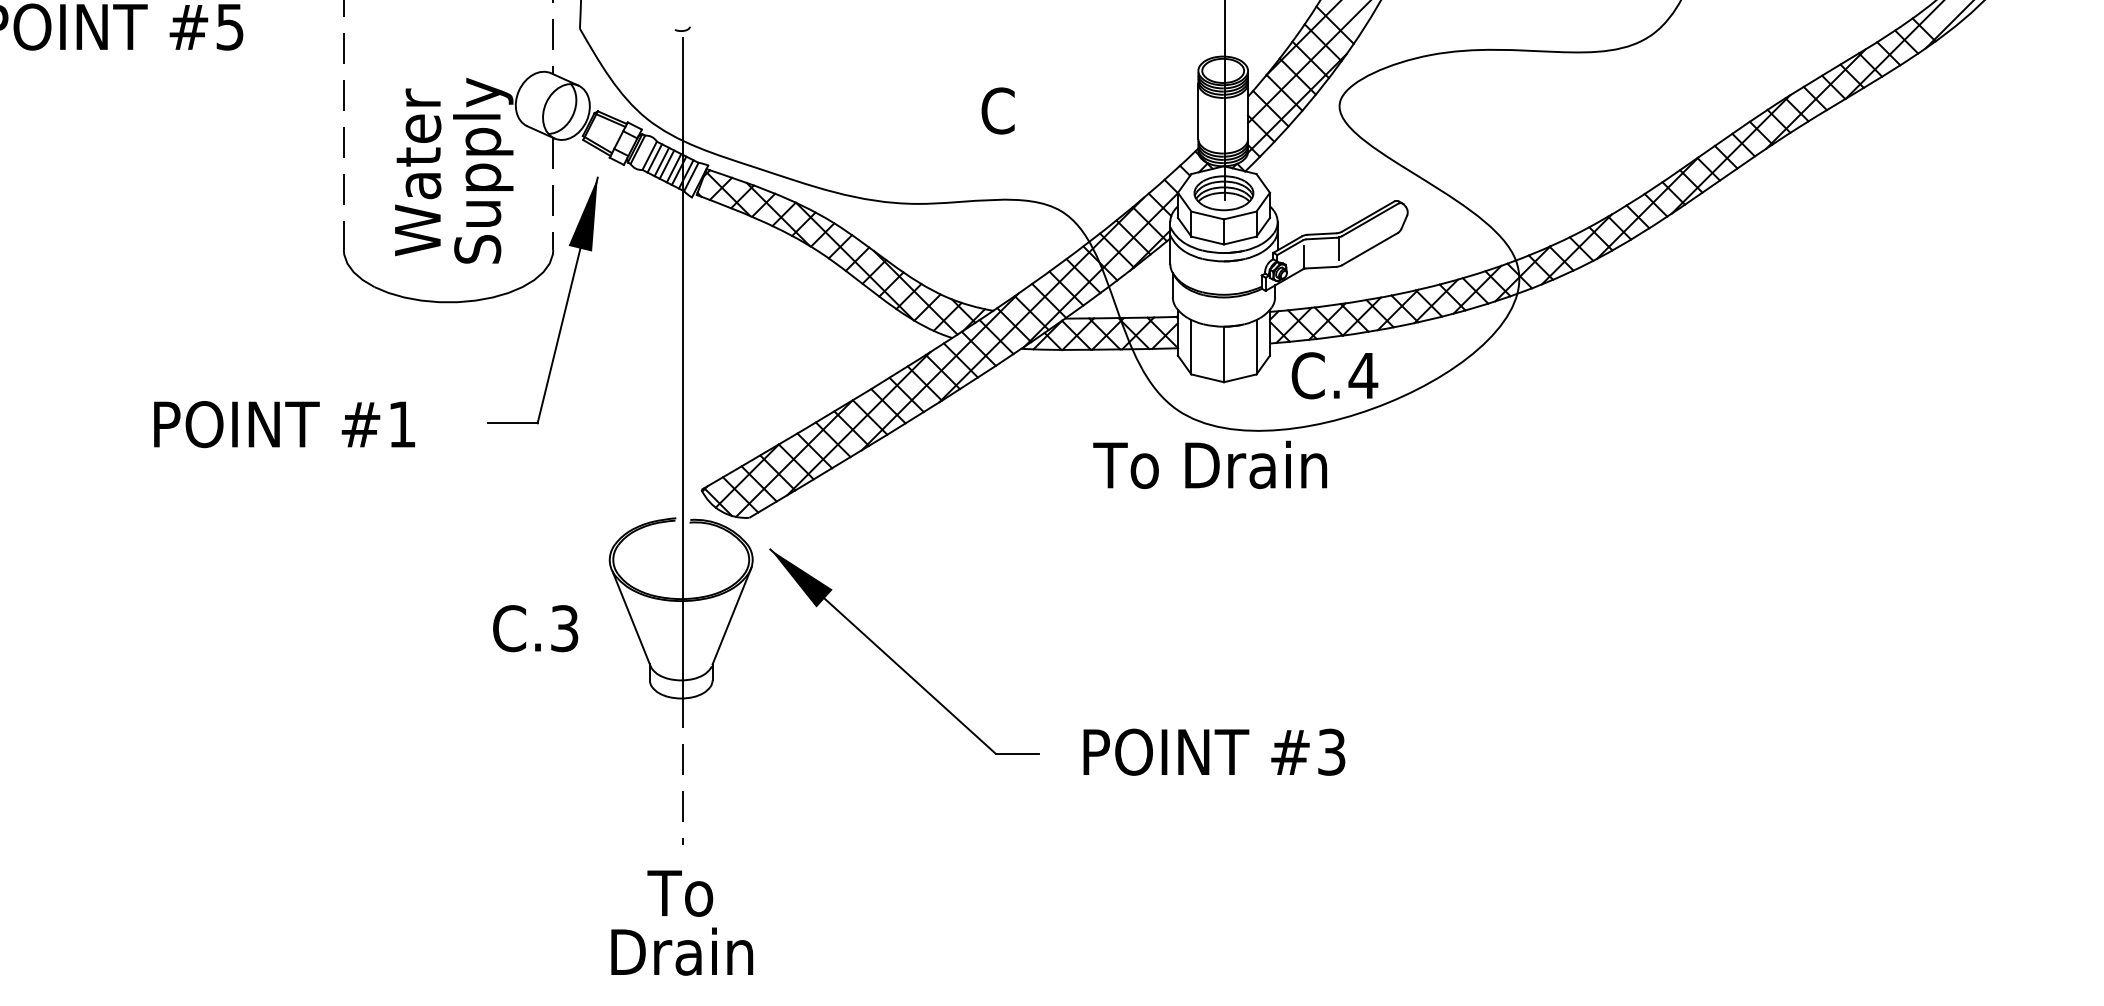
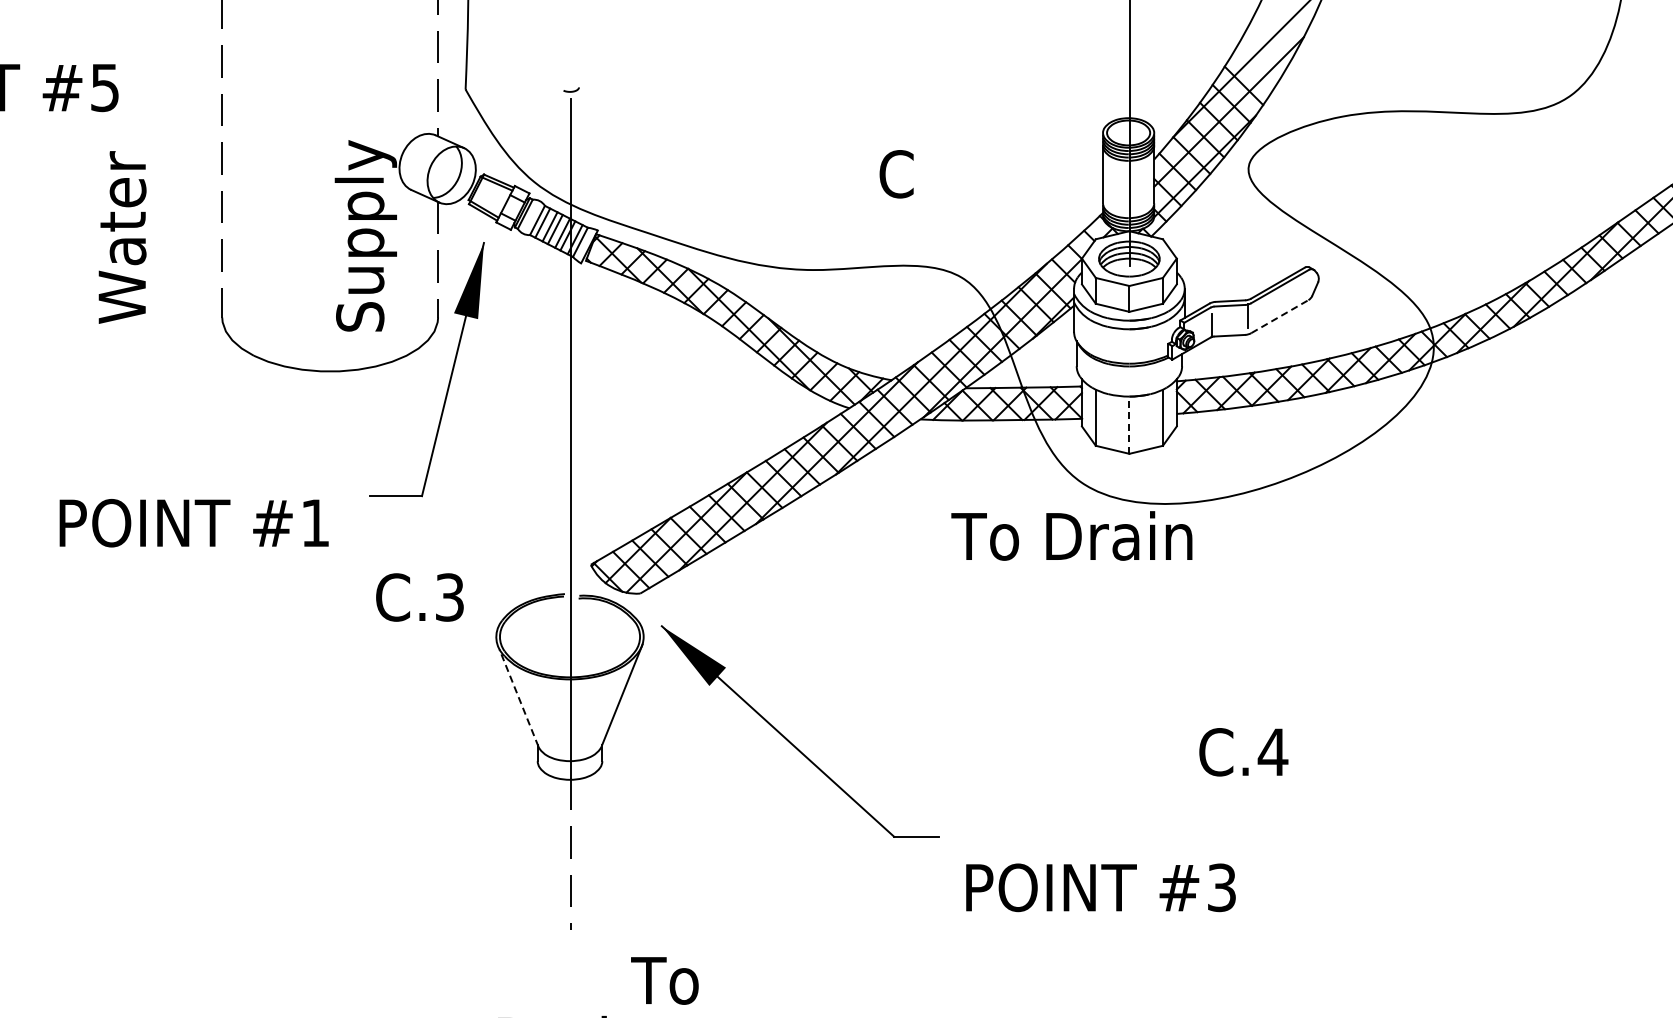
text: (418, 172) -> (122, 237), moved
line: (1370, 249) -> (1280, 317), solid -> dashed
line: (1223, 354) -> (1128, 425), solid -> dashed
text: (1334, 375) -> (1243, 751), moved
text: (284, 424) -> (194, 523), moved
text: (1209, 464) -> (1071, 535), moved
line: (631, 619) -> (518, 698), solid -> dashed
text: (535, 628) -> (419, 597), moved
text: (1214, 751) -> (1101, 887), moved
text: (680, 893) -> (665, 980), moved

